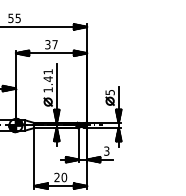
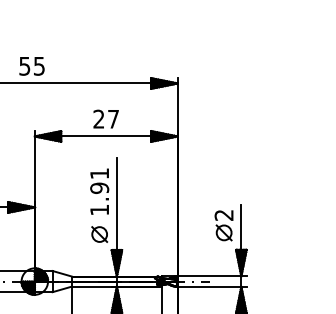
text: (47, 44) -> (98, 118), 37 -> 27
text: (47, 79) -> (98, 189), 1.41 -> 1.91
text: (109, 92) -> (222, 215), 5 -> 2

